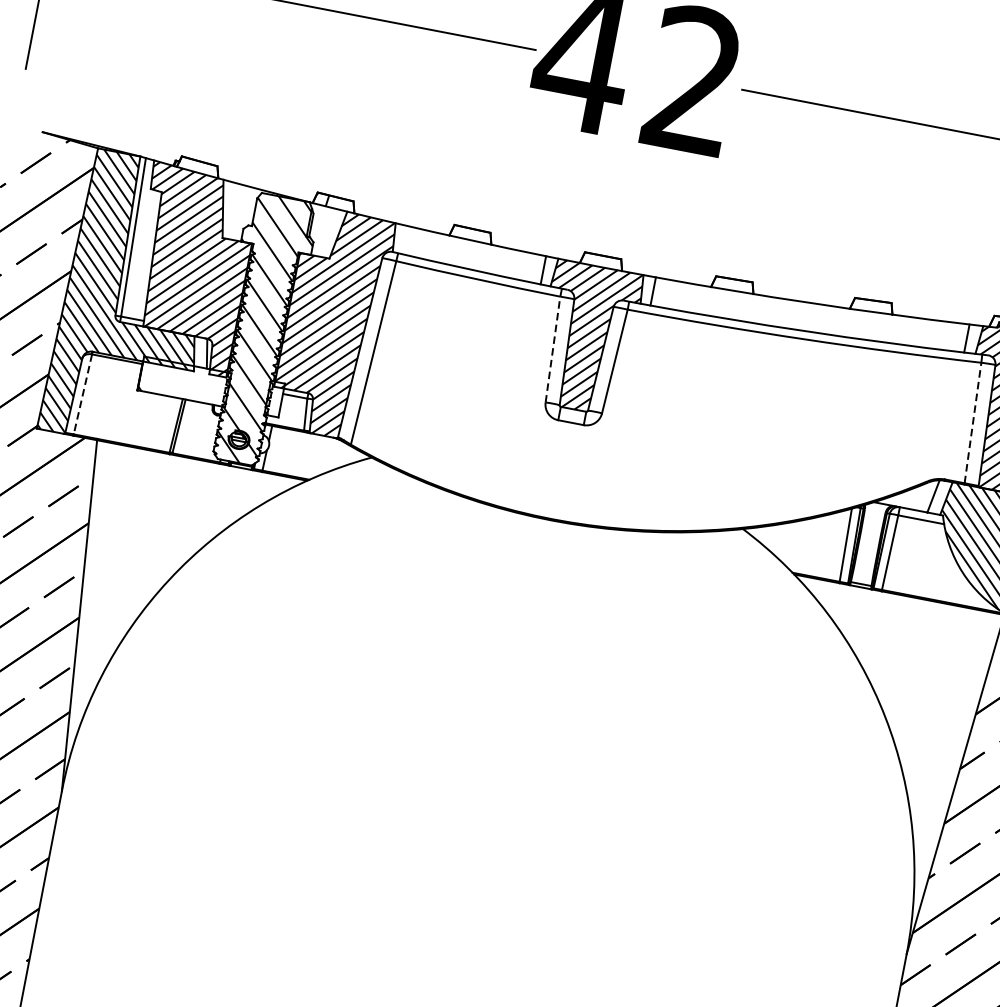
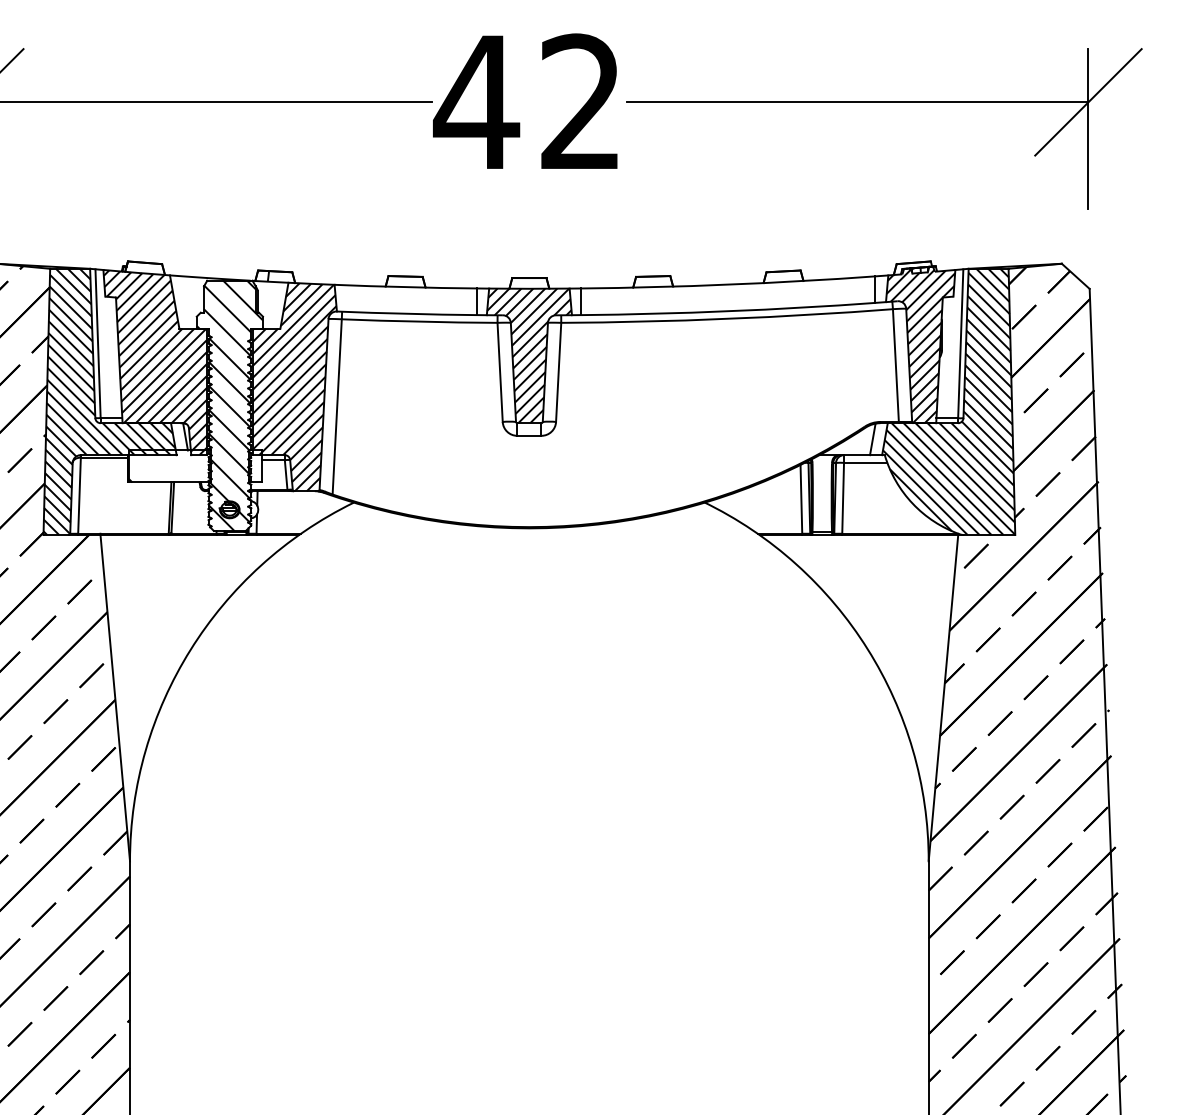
line: (553, 349) -> (500, 372), dashed -> solid
line: (82, 395) -> (79, 496), dashed -> solid
line: (972, 422) -> (895, 365), dashed -> solid

